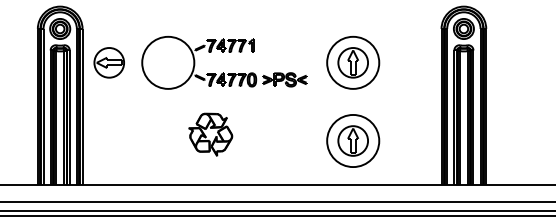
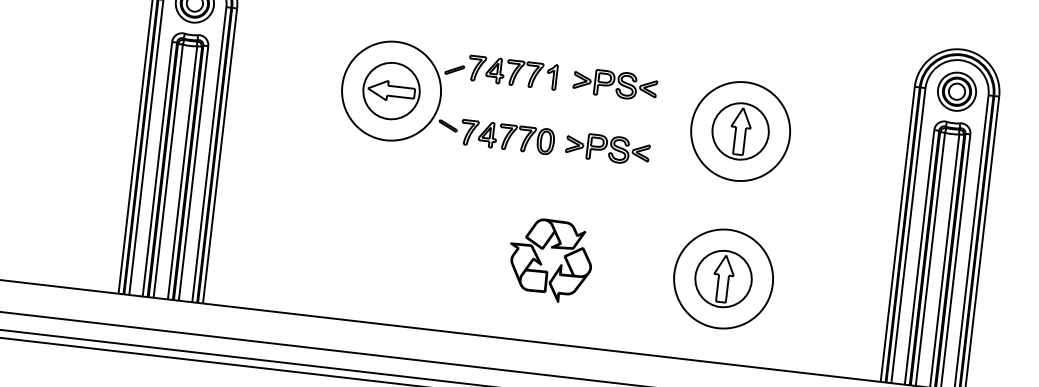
part: (284, 45) -> (614, 83), added
part: (108, 62) -> (390, 90), moved
part: (210, 134) -> (550, 259), moved

